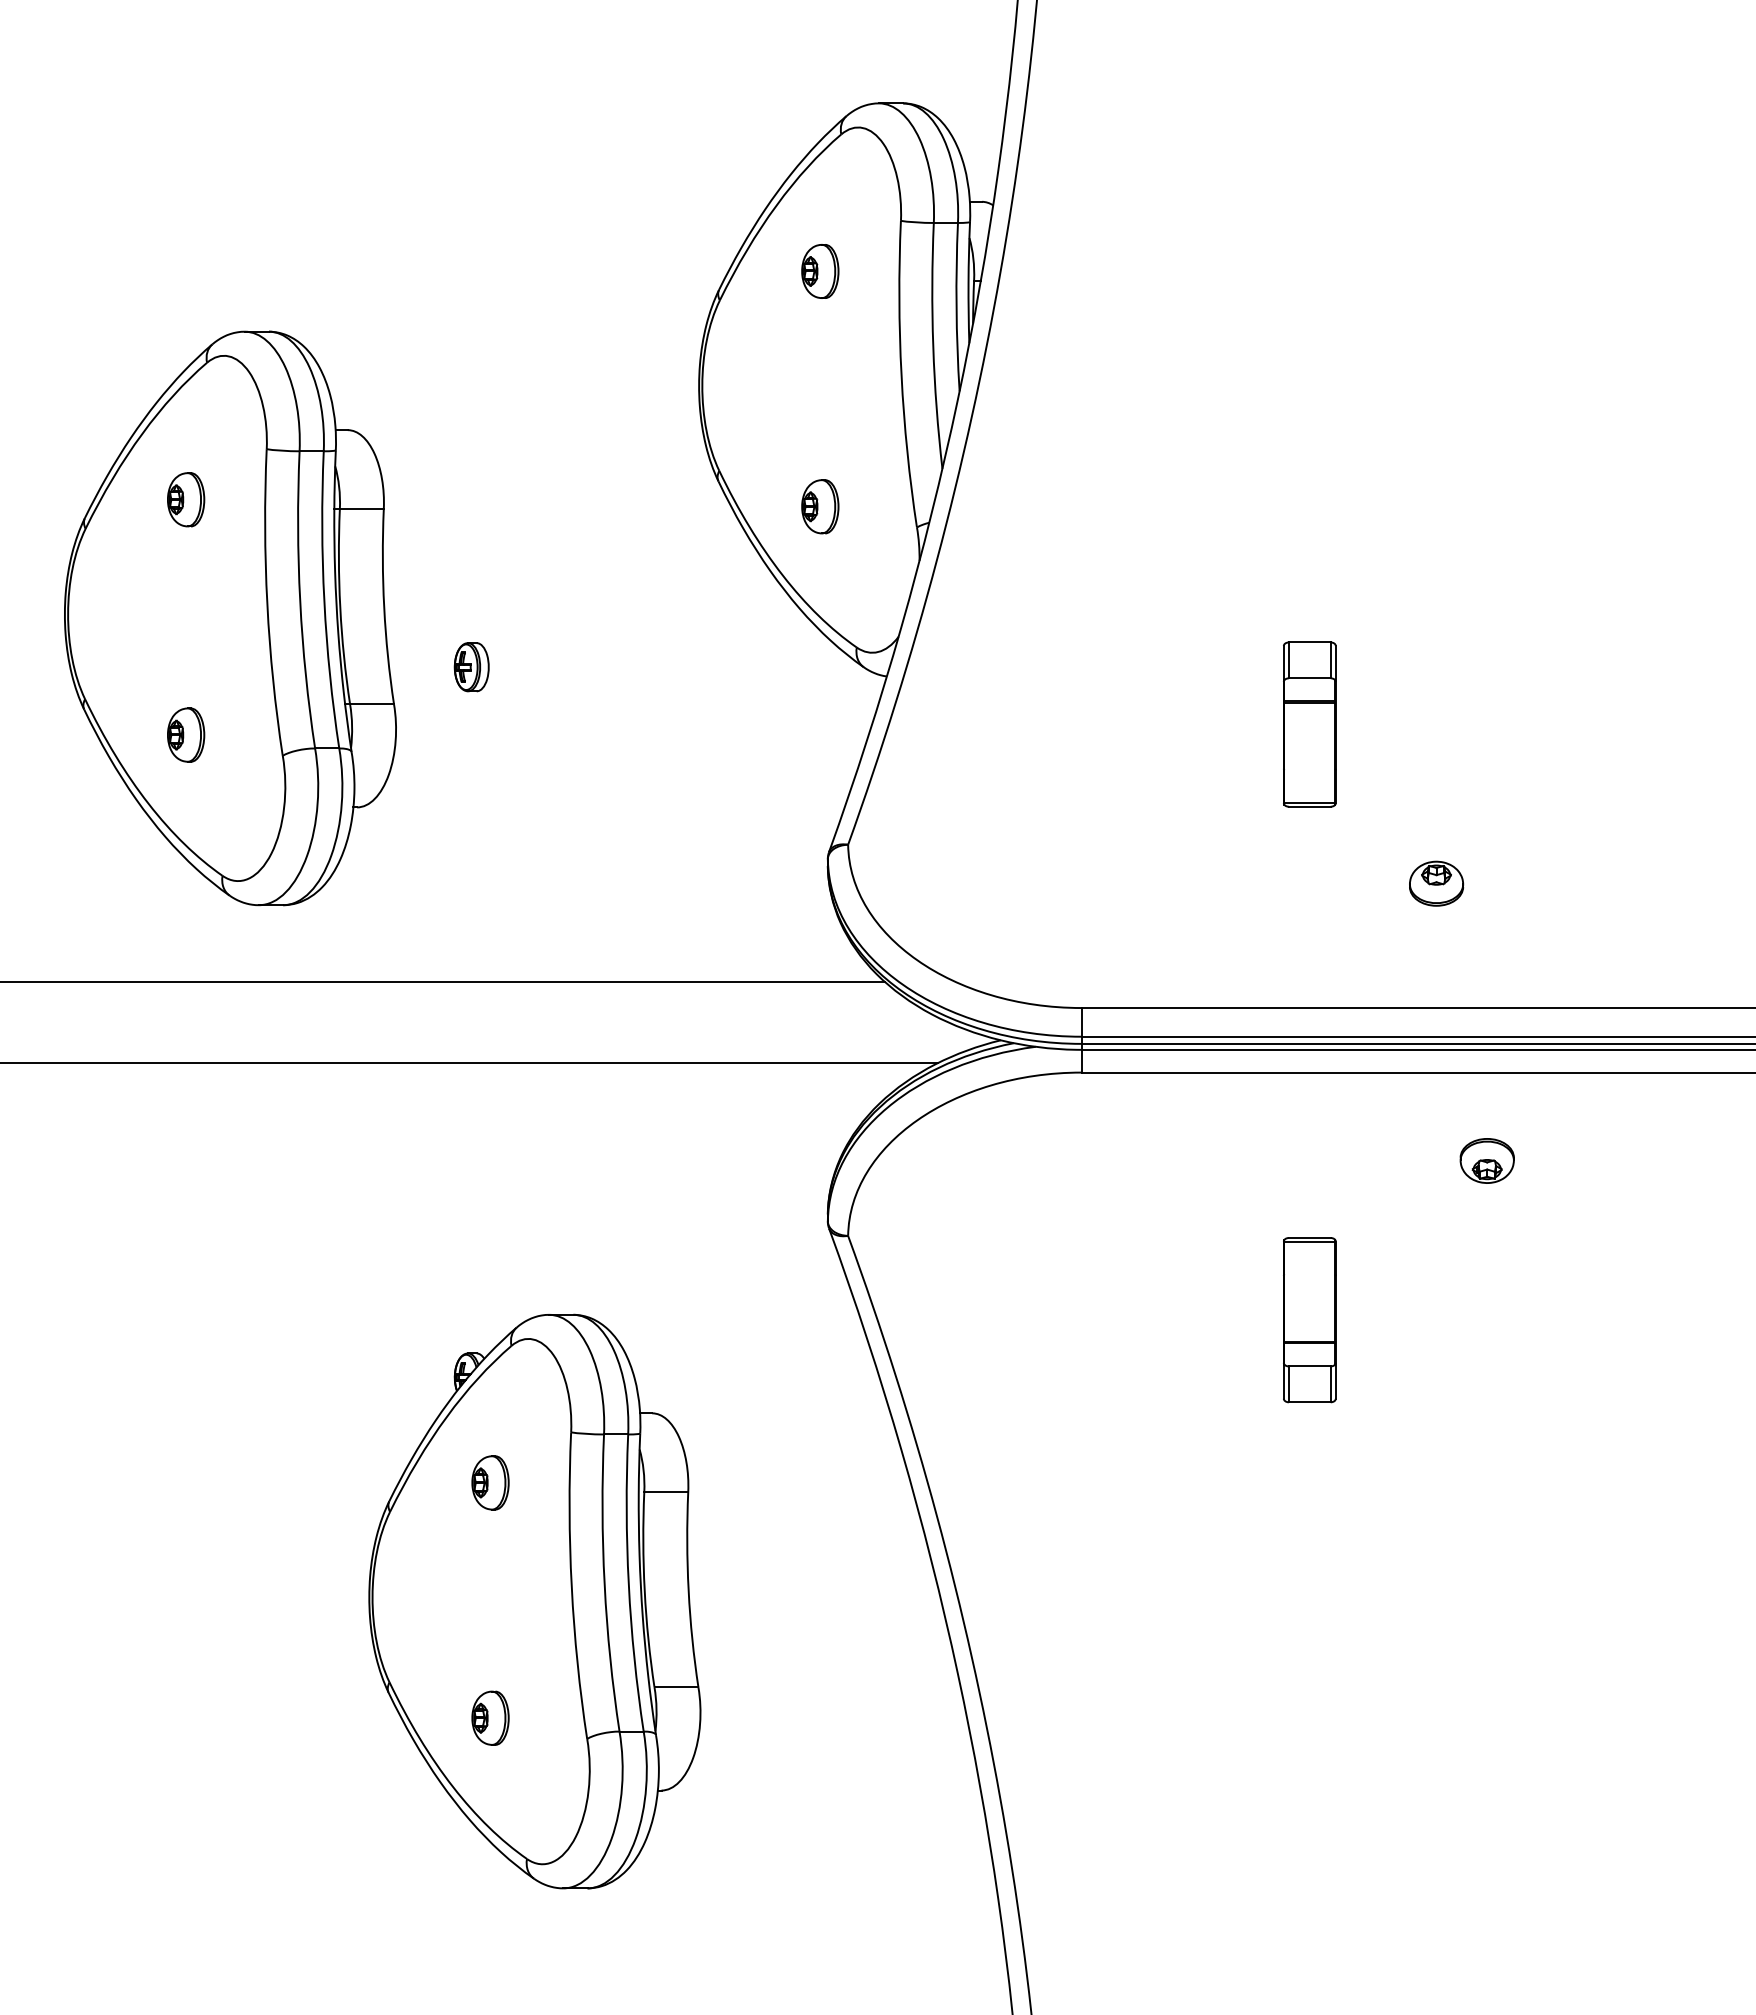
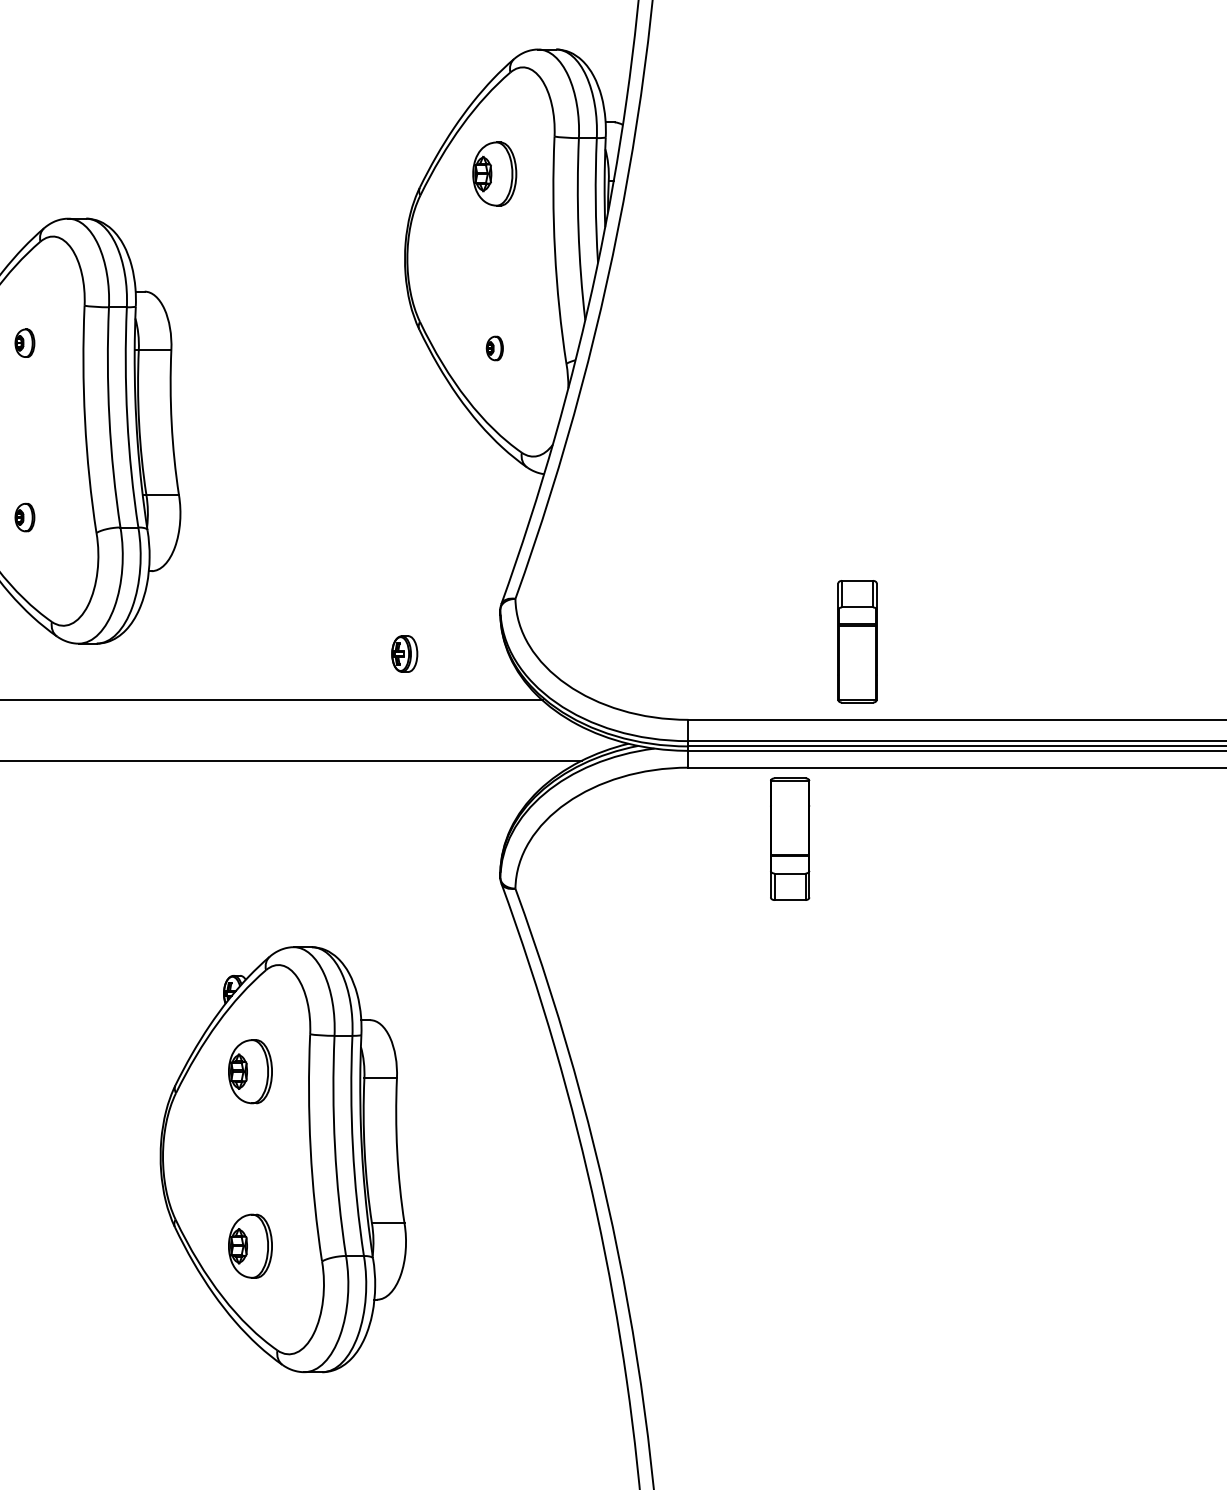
part: (820, 271) -> (494, 174), size x1.6
part: (186, 499) -> (25, 343), size x0.7
part: (820, 506) -> (494, 348), size x0.6
part: (471, 667) -> (404, 654), moved
part: (1309, 724) -> (857, 641), moved
part: (186, 734) -> (25, 517), size x0.7
part: (1436, 883) -> (951, 627), removed
part: (1486, 1160) -> (988, 832), removed
part: (1309, 1320) -> (789, 839), moved
part: (490, 1482) -> (250, 1071), size x1.6
part: (490, 1717) -> (250, 1245), size x1.6

